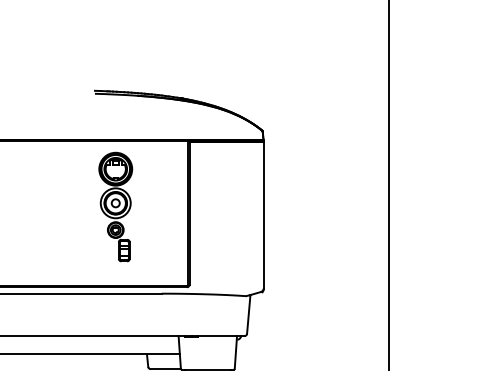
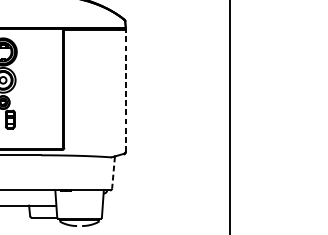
line: (263, 215) -> (125, 90), solid -> dashed
line: (248, 314) -> (113, 172), solid -> dashed

